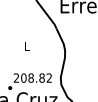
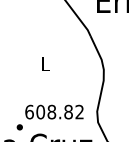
text: (16, 77) -> (29, 111), 208.82 -> 608.82

